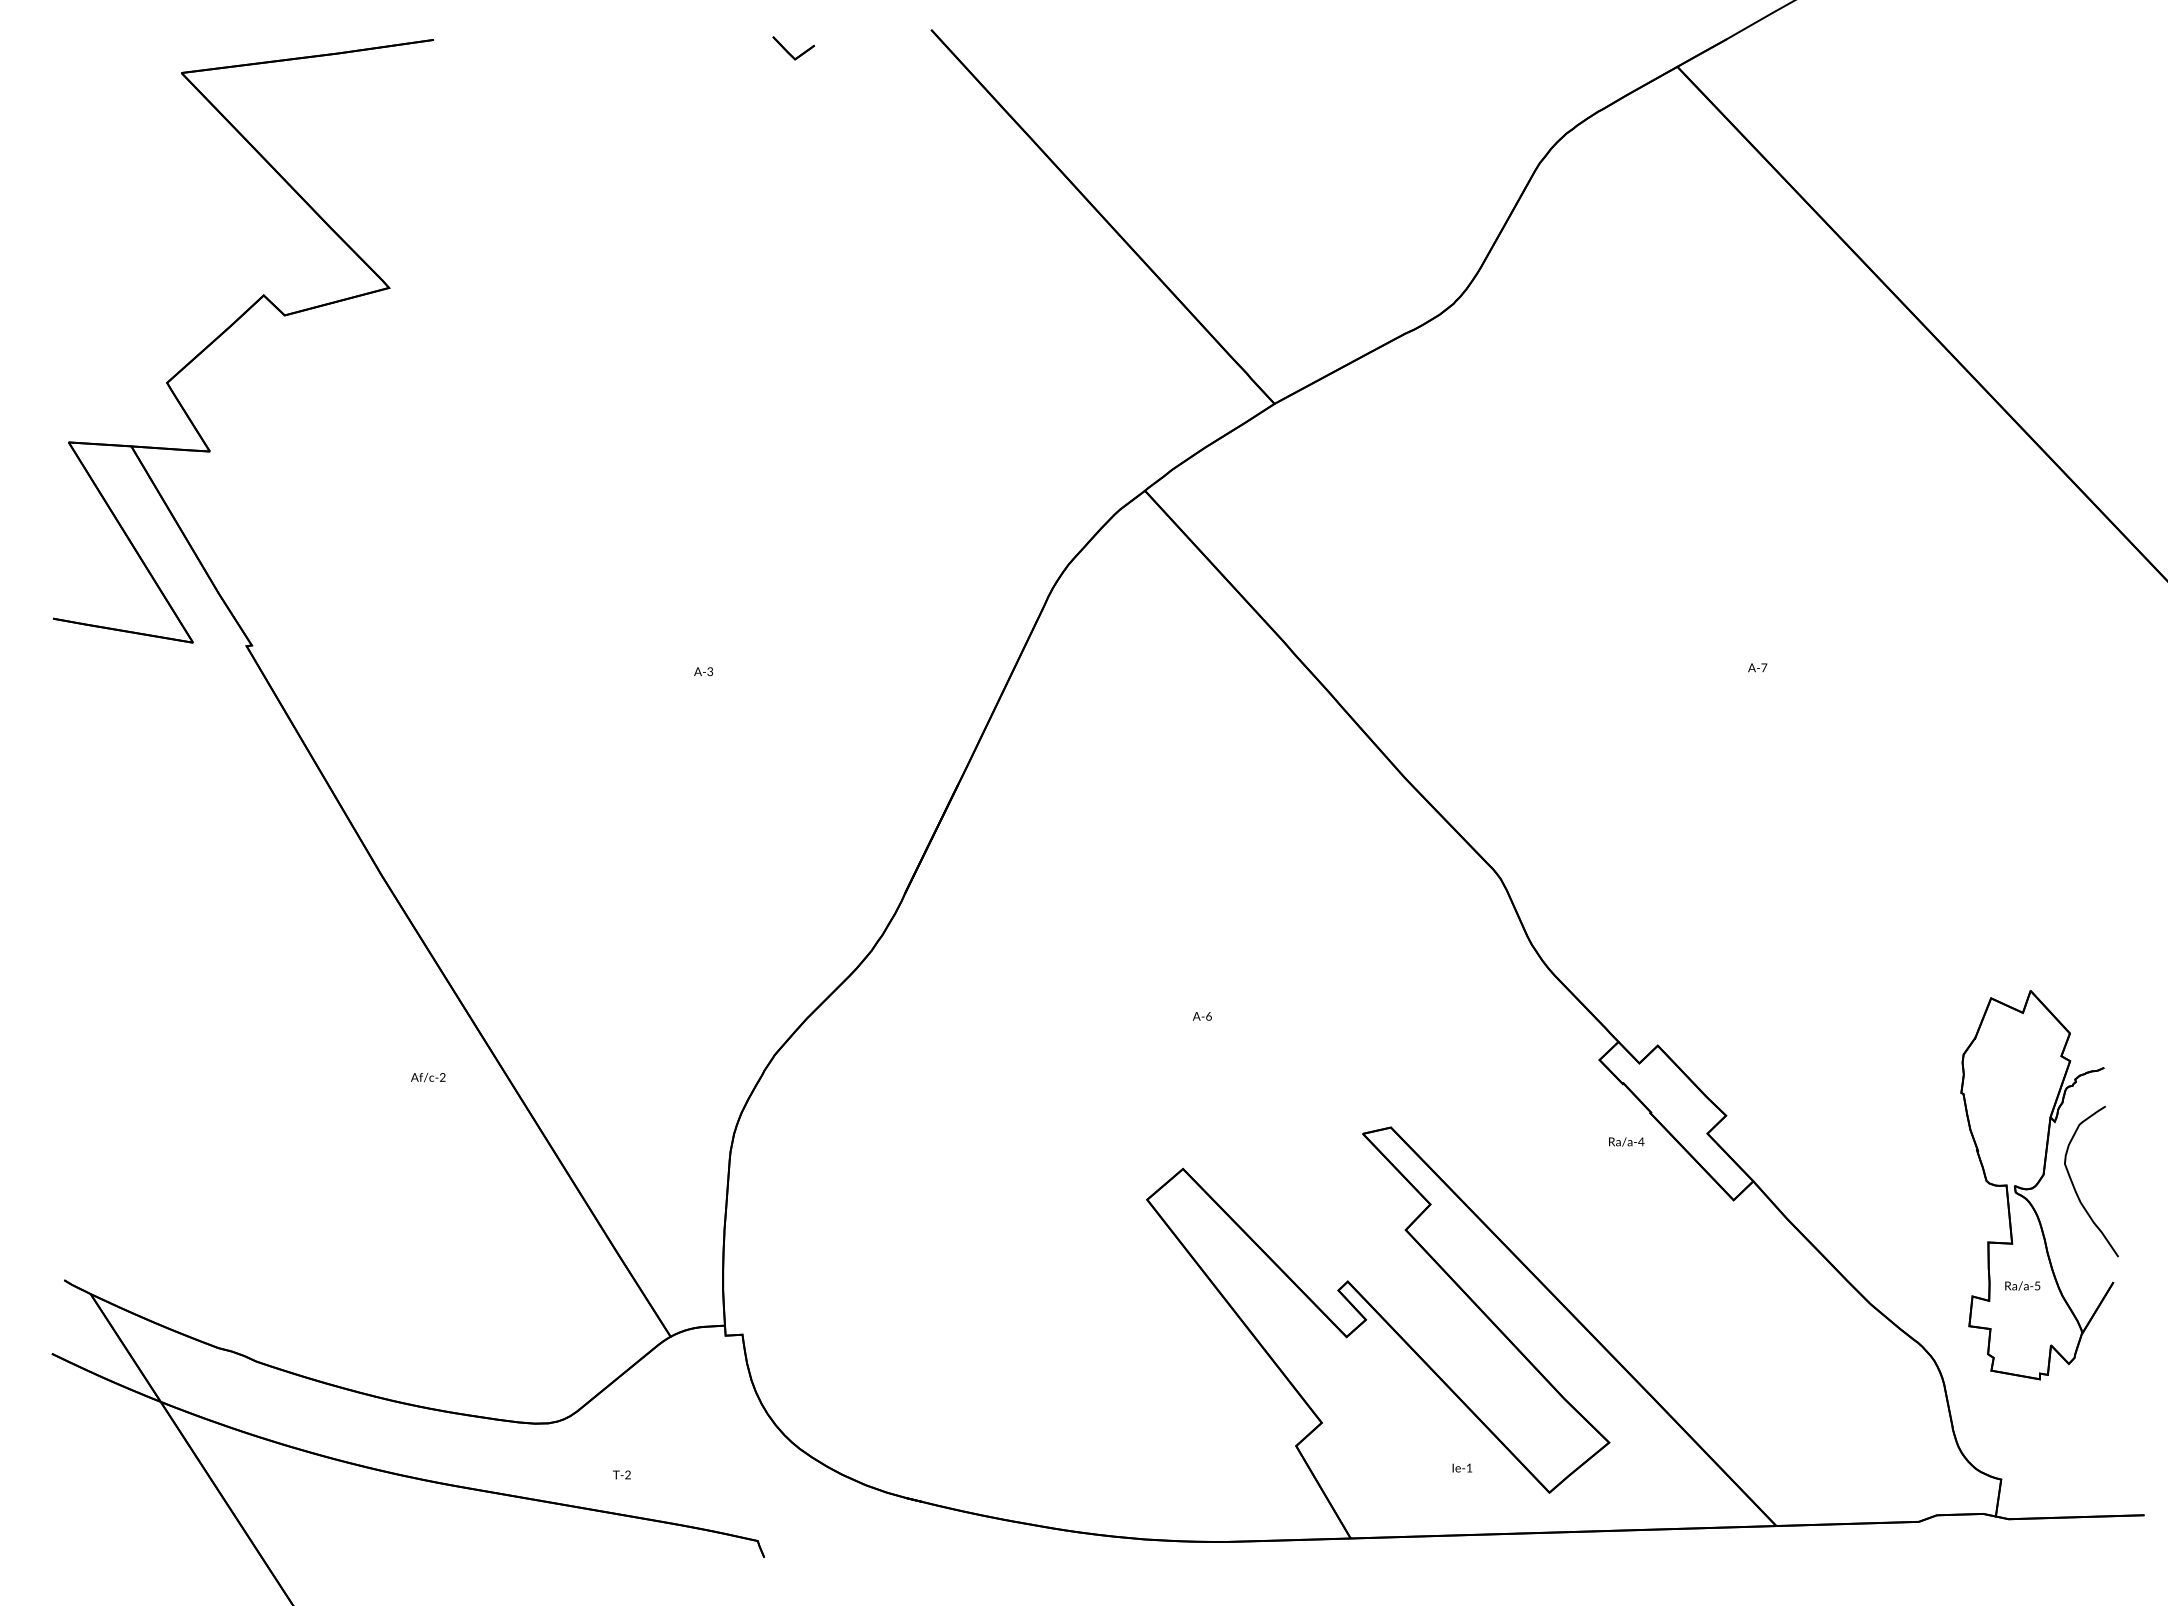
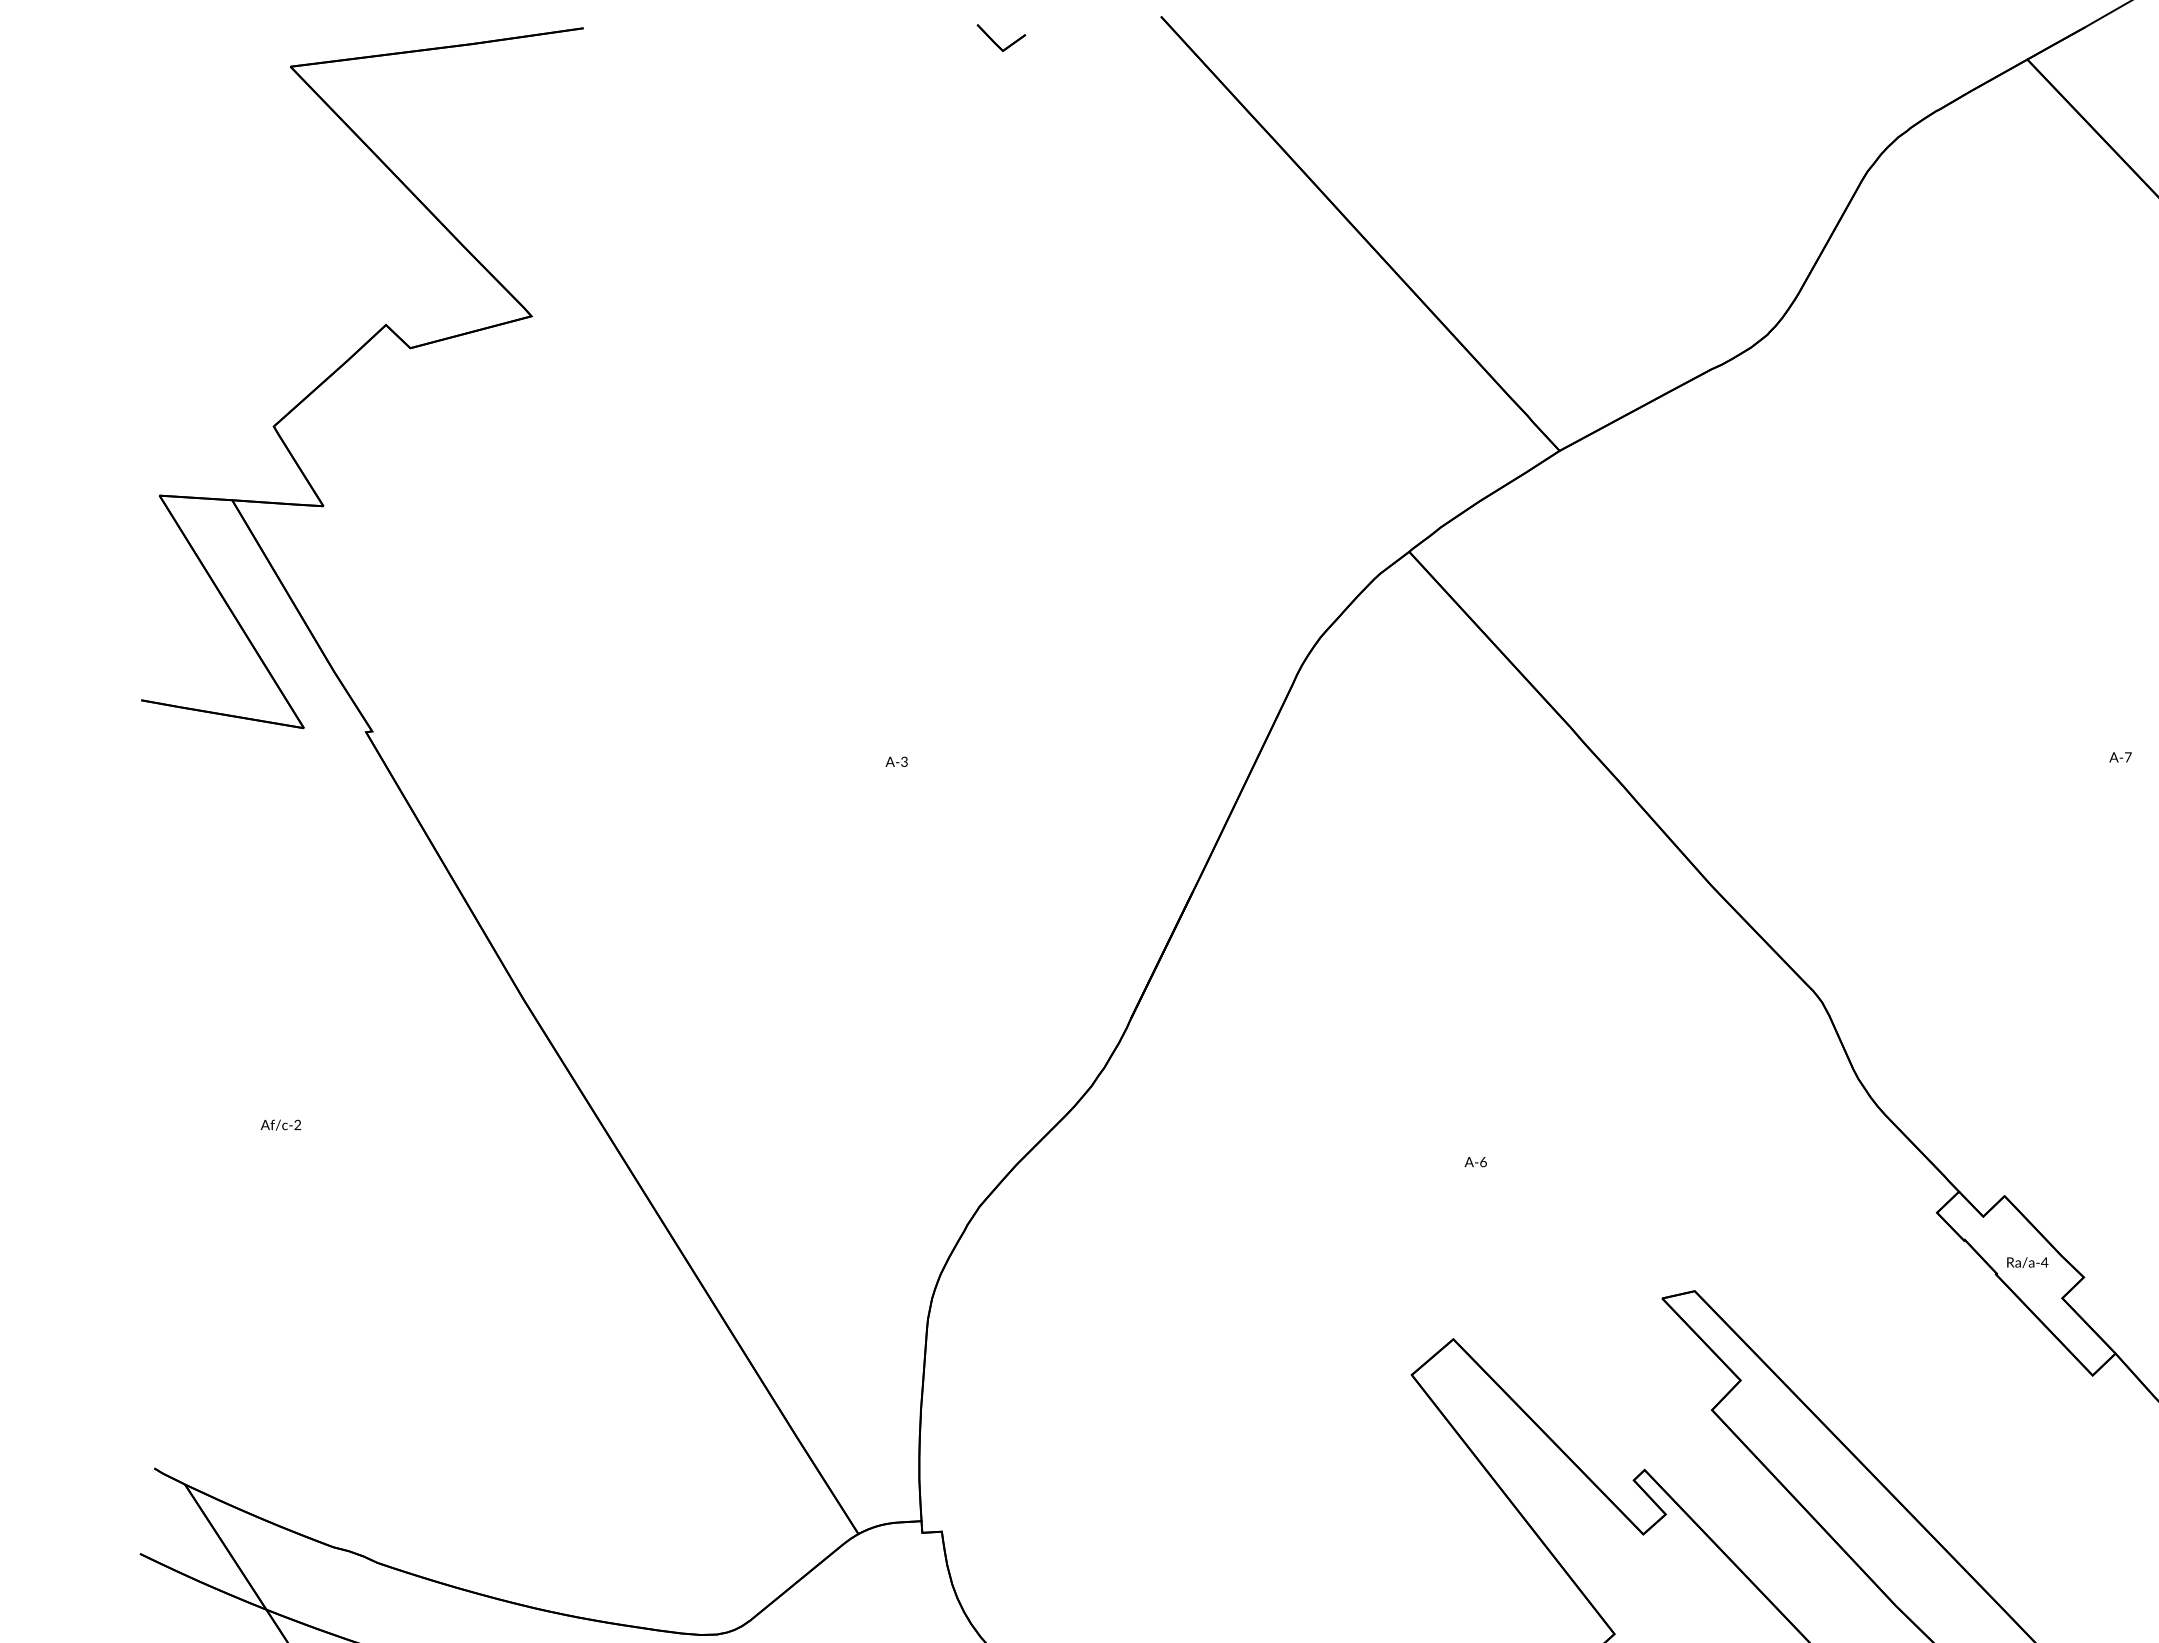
text: (428, 1077) -> (281, 1125), moved
text: (1626, 1141) -> (2027, 1262), moved

